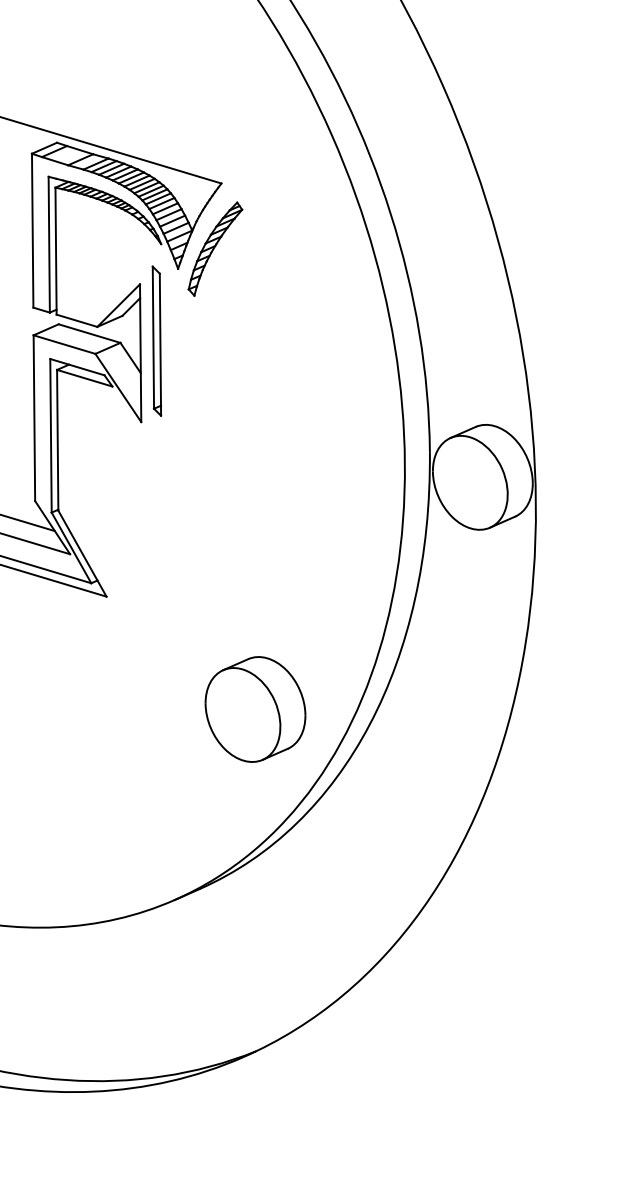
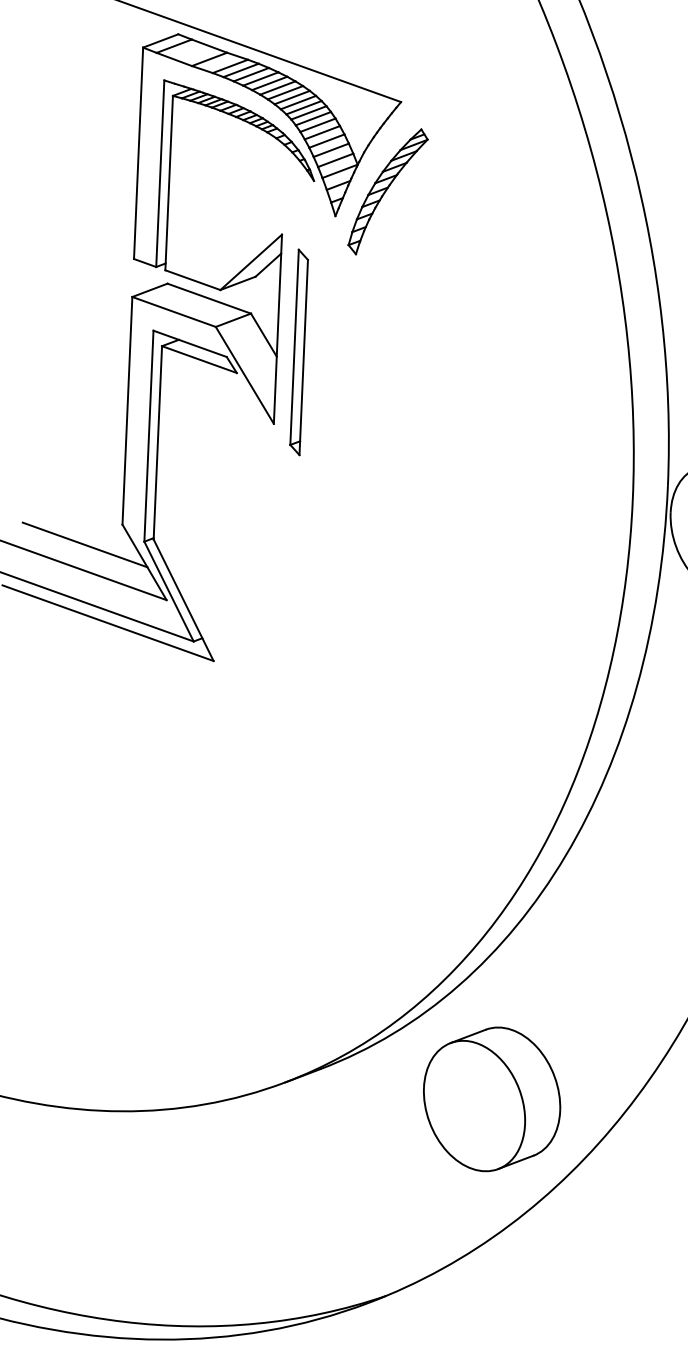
part: (156, 340) -> (298, 351), moved
part: (255, 709) -> (492, 1099), moved

